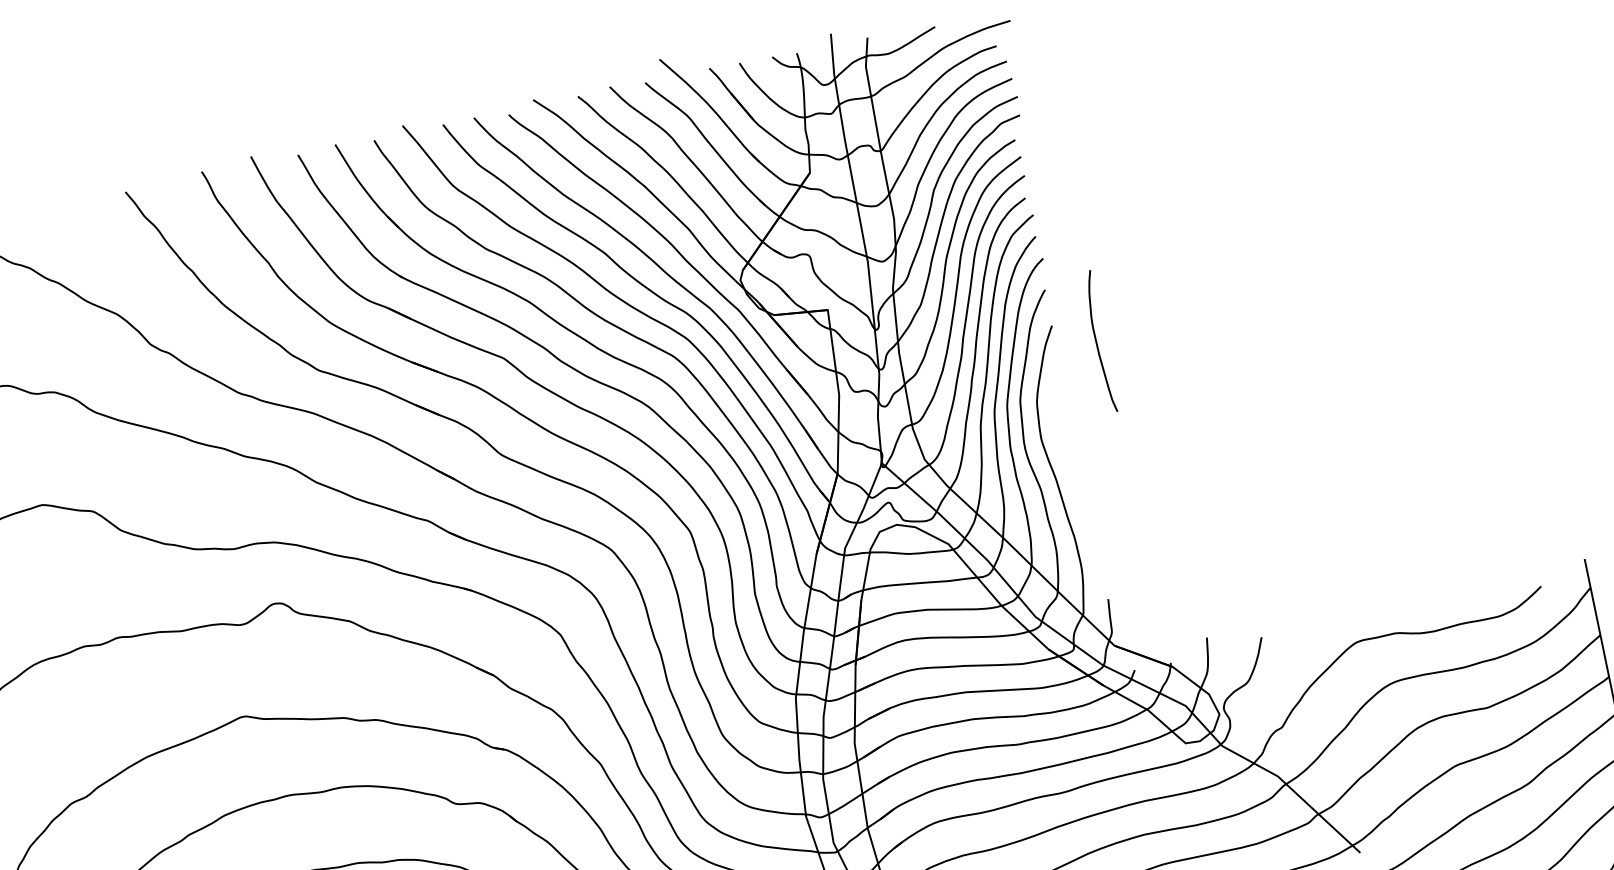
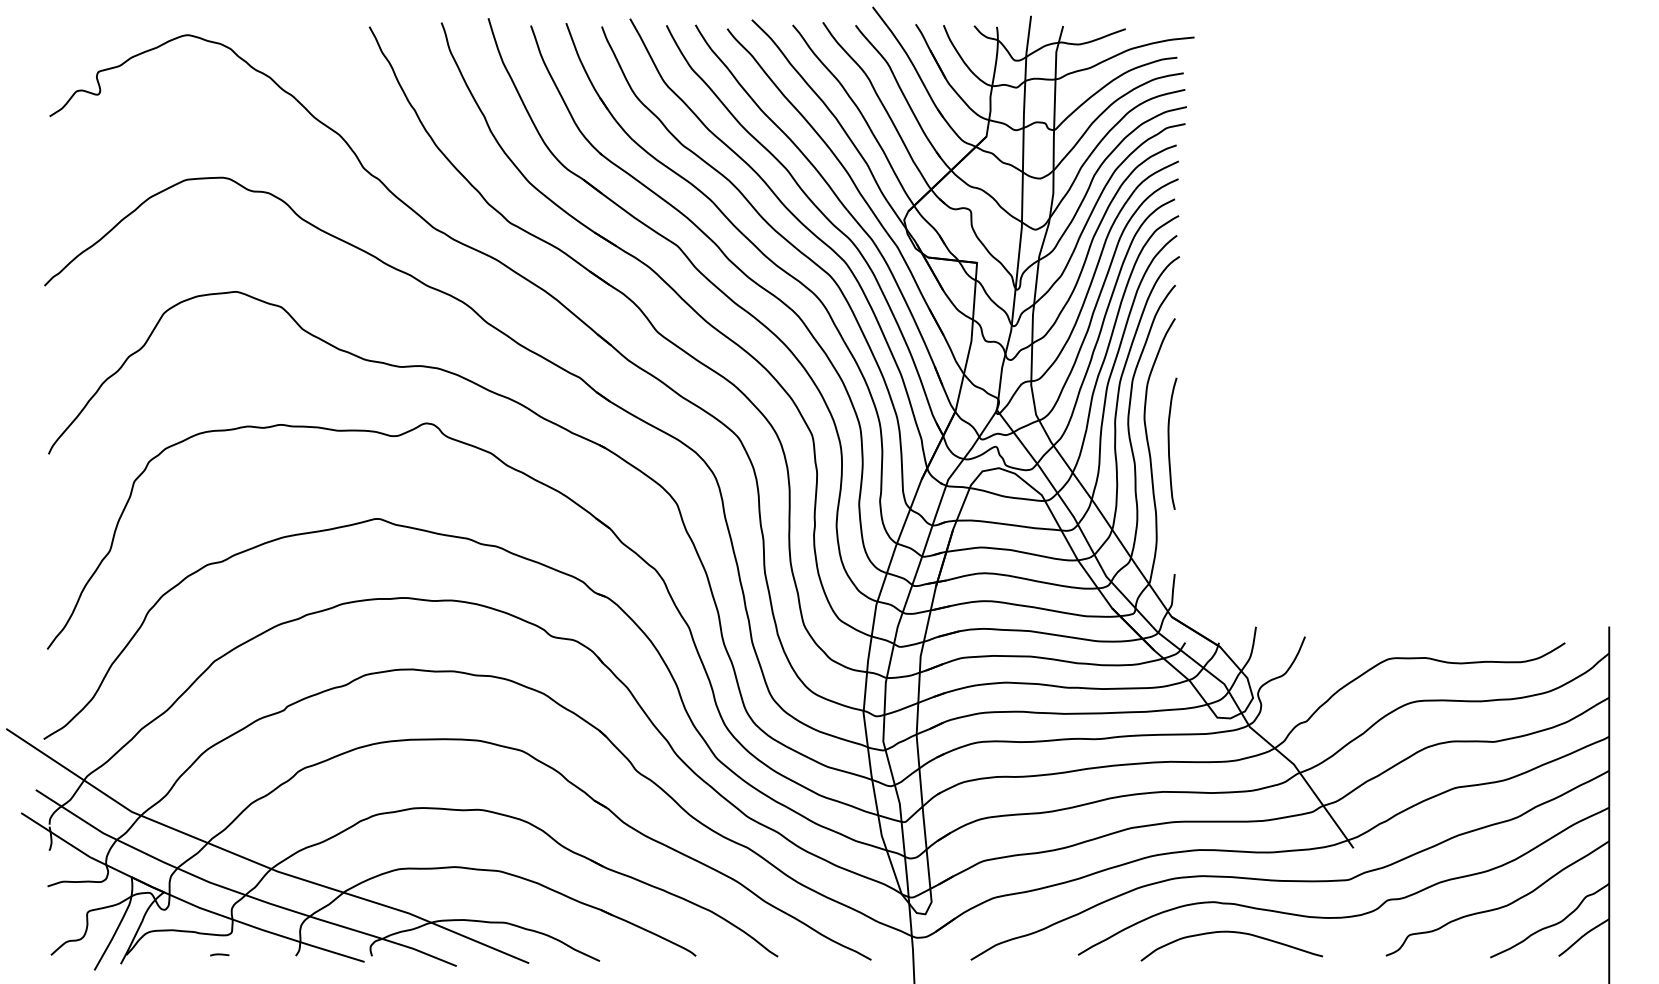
curve: (1097, 341) -> (1169, 443), moved

